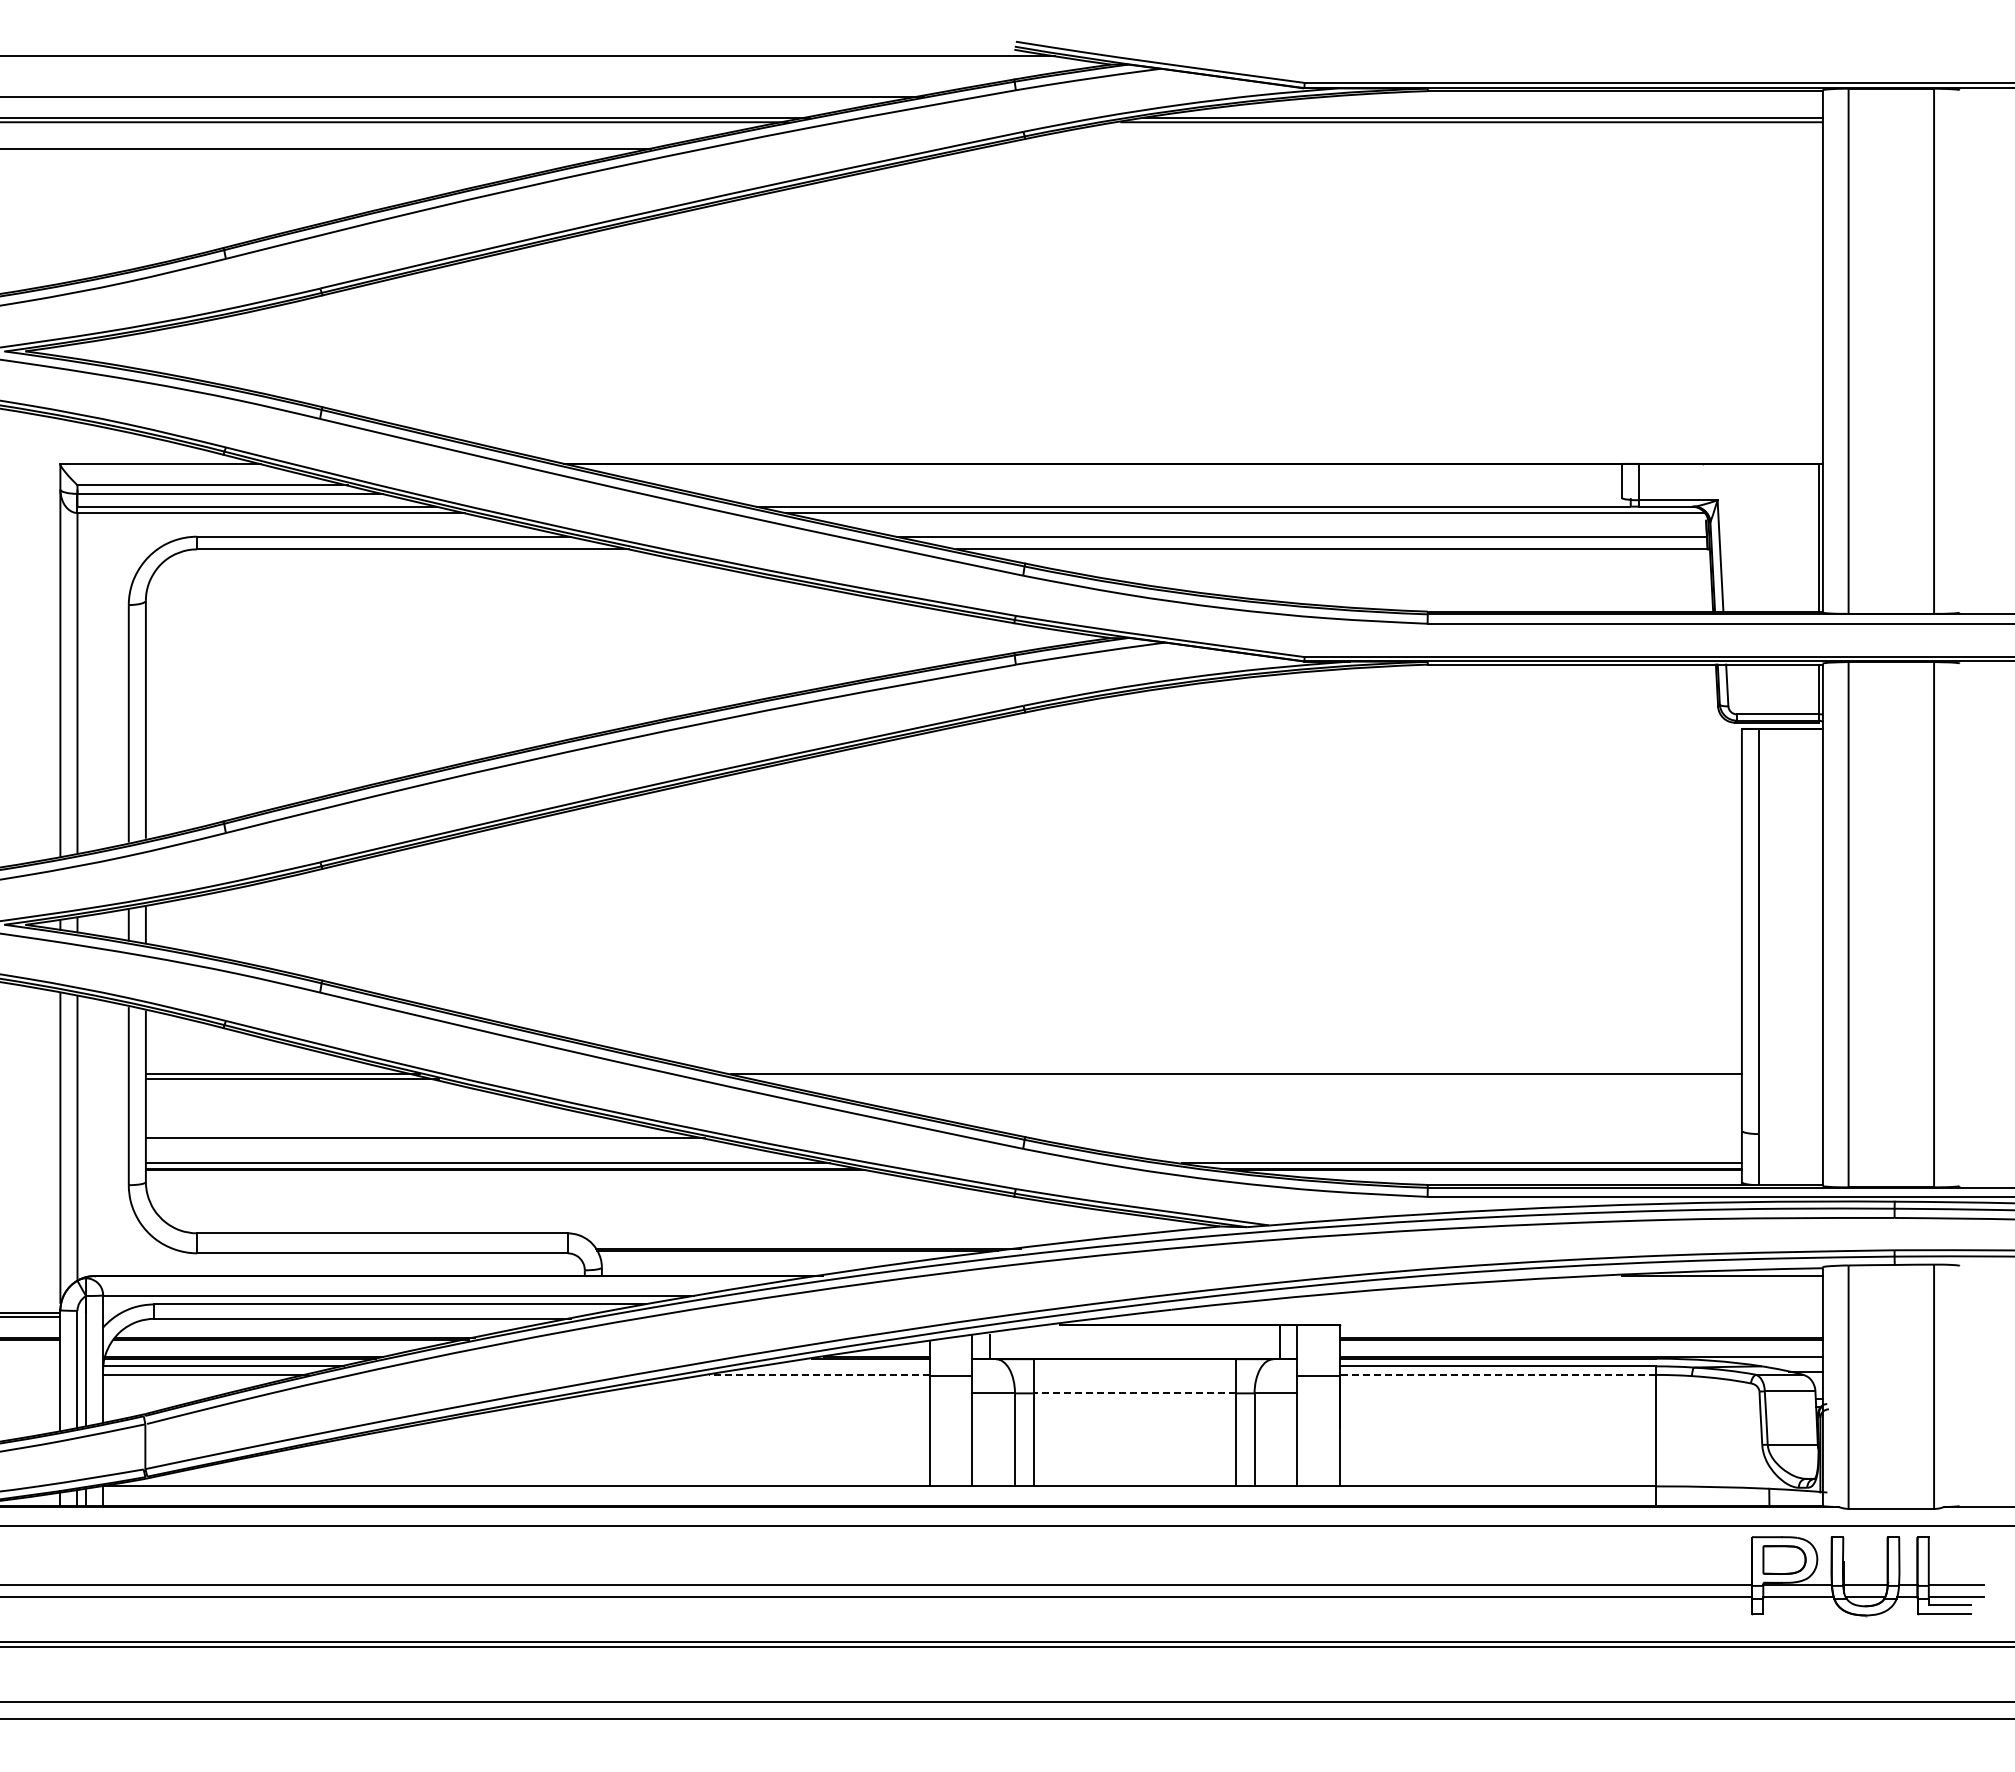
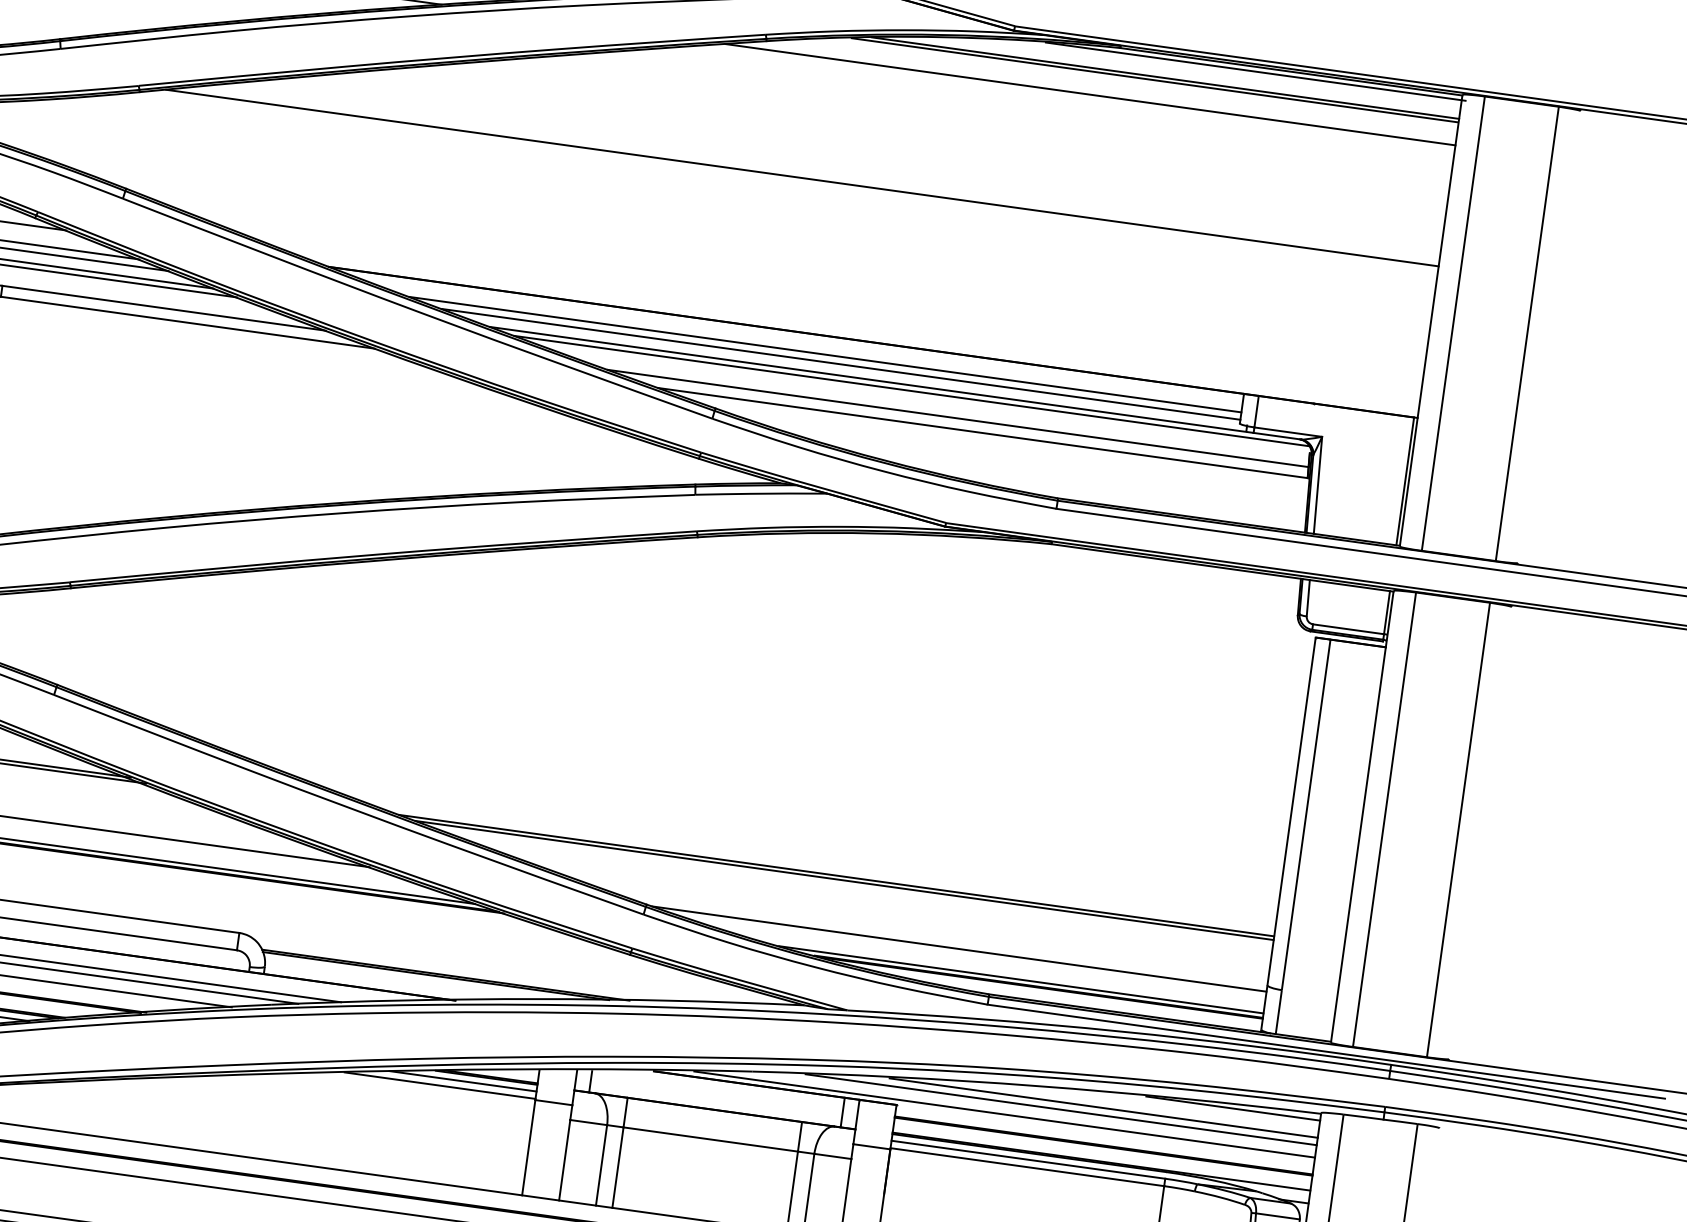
line: (1584, 96) -> (1255, 71), added
line: (1400, 148) -> (1090, 94), added
line: (1087, 288) -> (802, 177), added
line: (1141, 485) -> (825, 354), added
line: (1160, 493) -> (841, 364), added
line: (1245, 1078) -> (844, 880), added
line: (1386, 1138) -> (959, 949), added
line: (1575, 1295) -> (1103, 1107), added
line: (1527, 1304) -> (1061, 1109), added
line: (1463, 1318) -> (1004, 1114), added
line: (844, 1366) -> (462, 1081), added
line: (818, 1374) -> (439, 1085), dashed -> solid
line: (1497, 1374) -> (1026, 1166), dashed -> solid
line: (1134, 1393) -> (710, 1139), dashed -> solid

